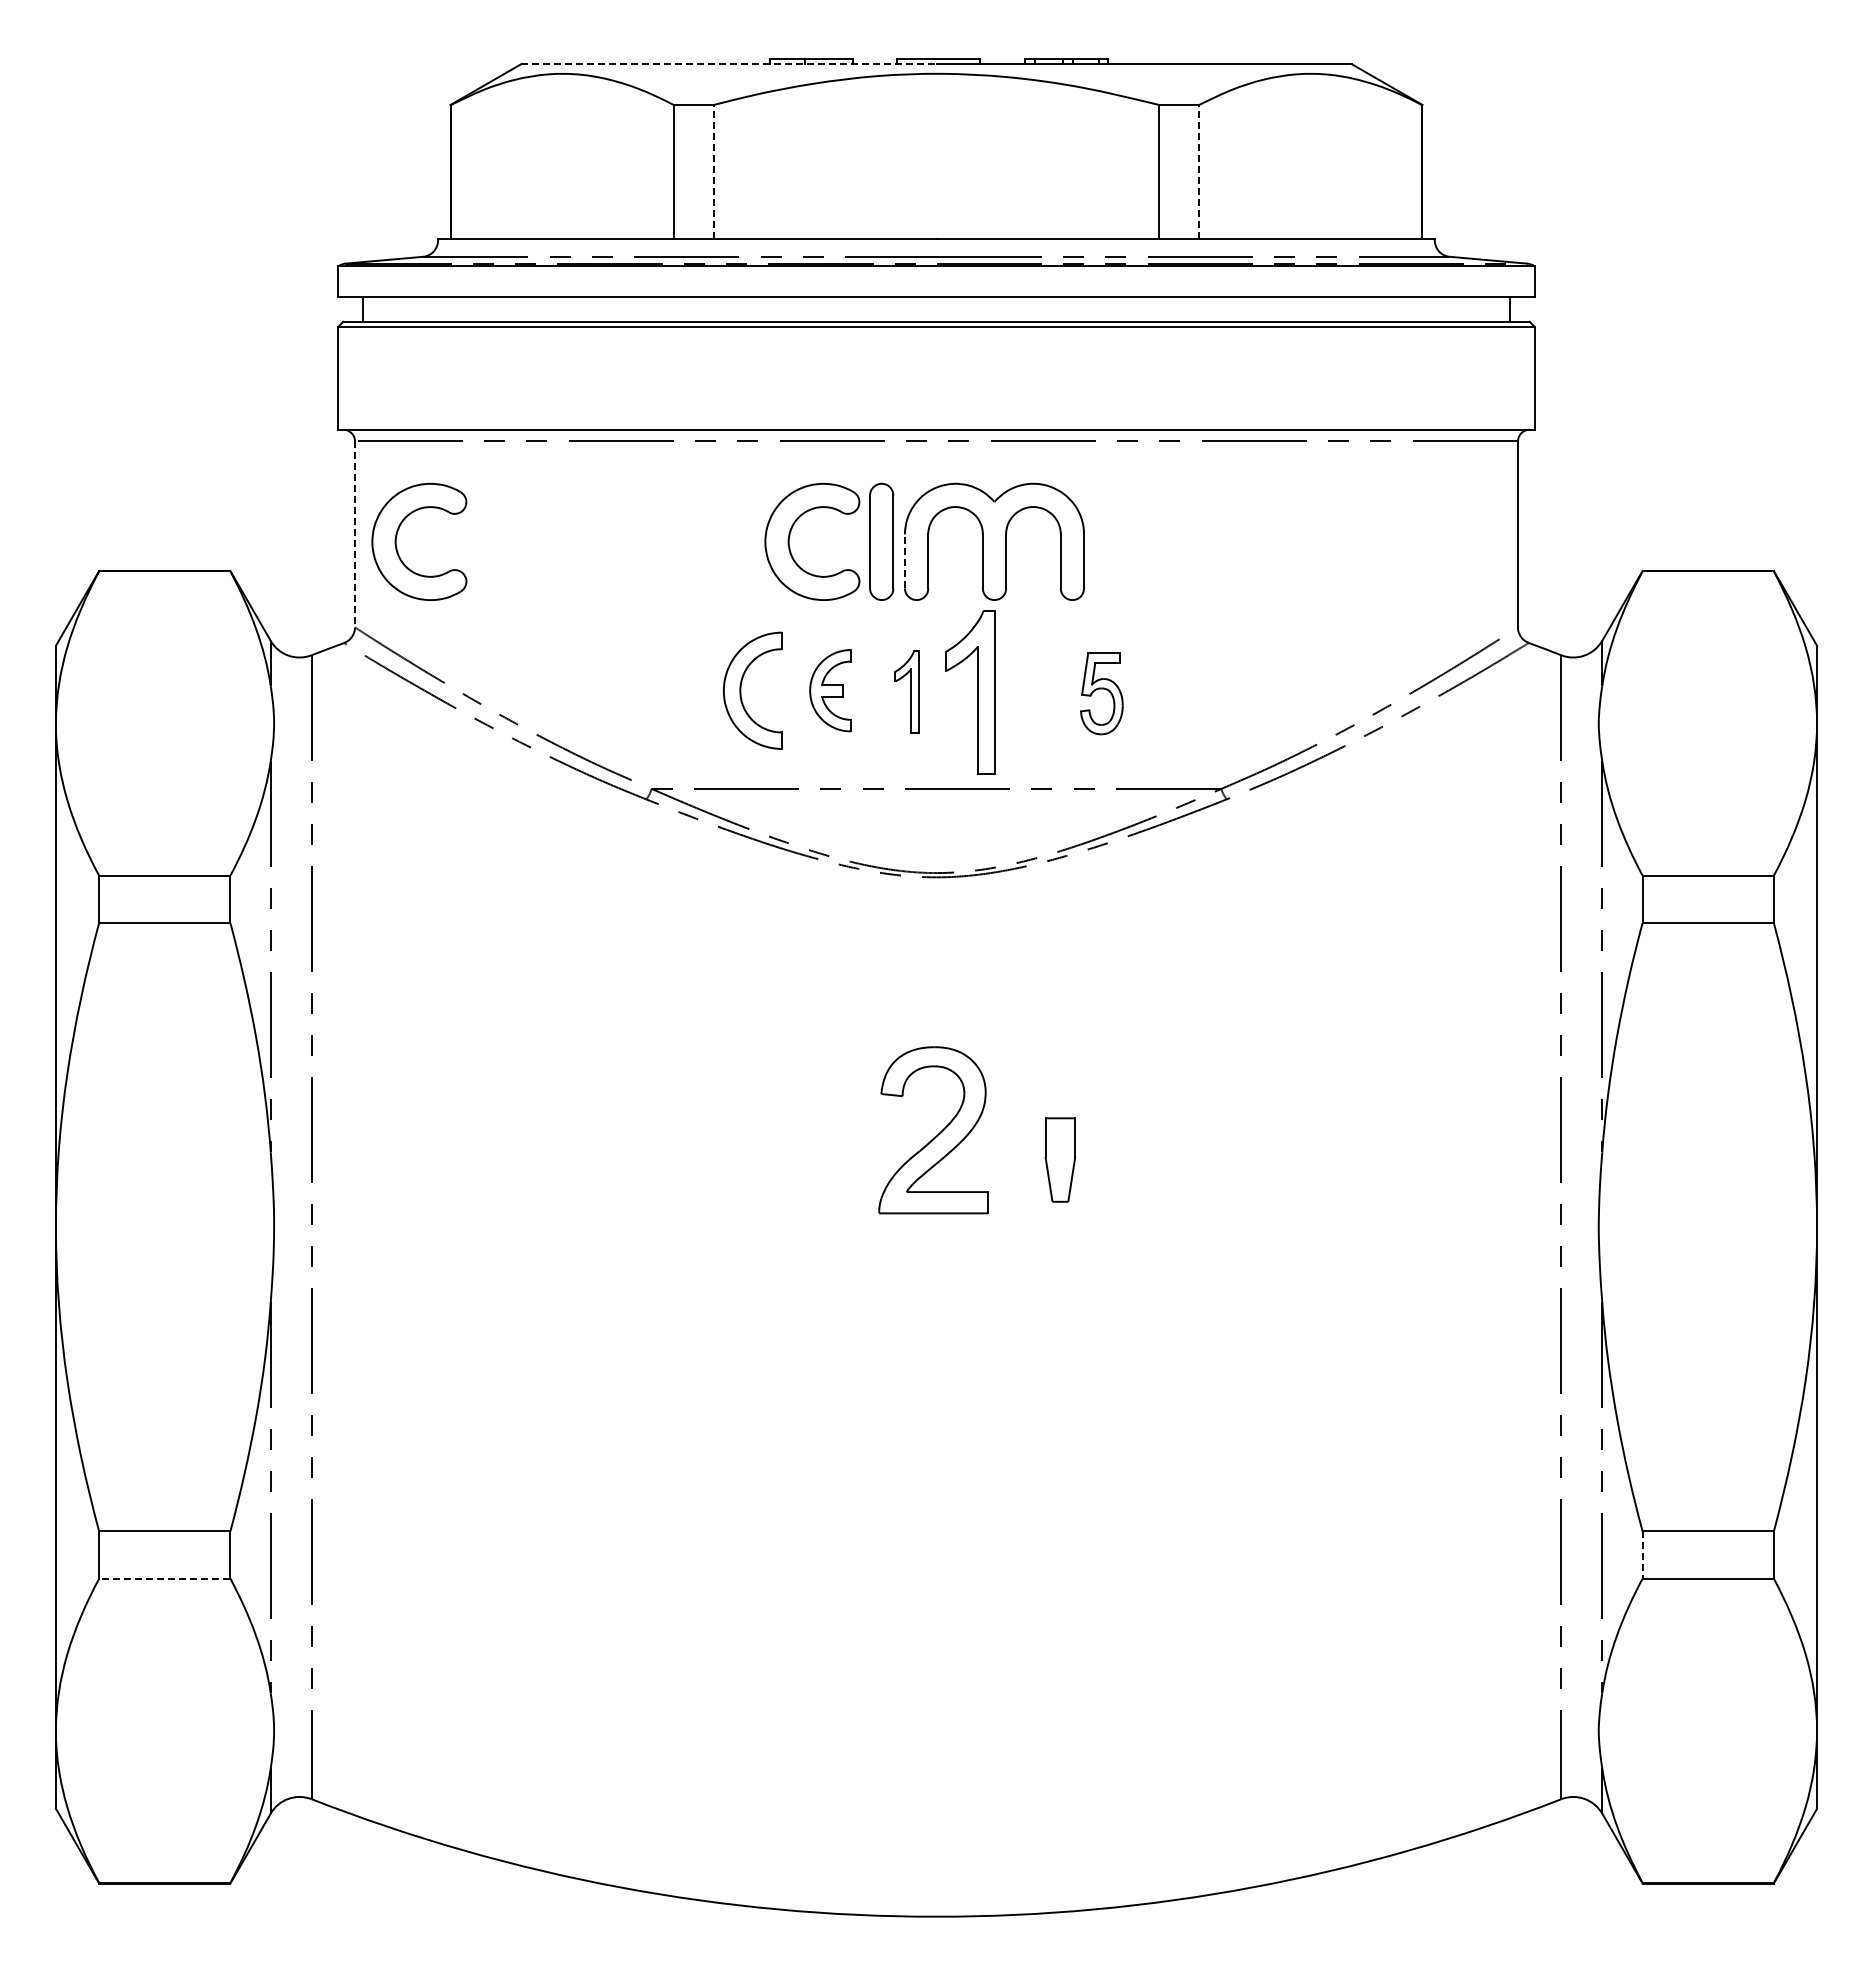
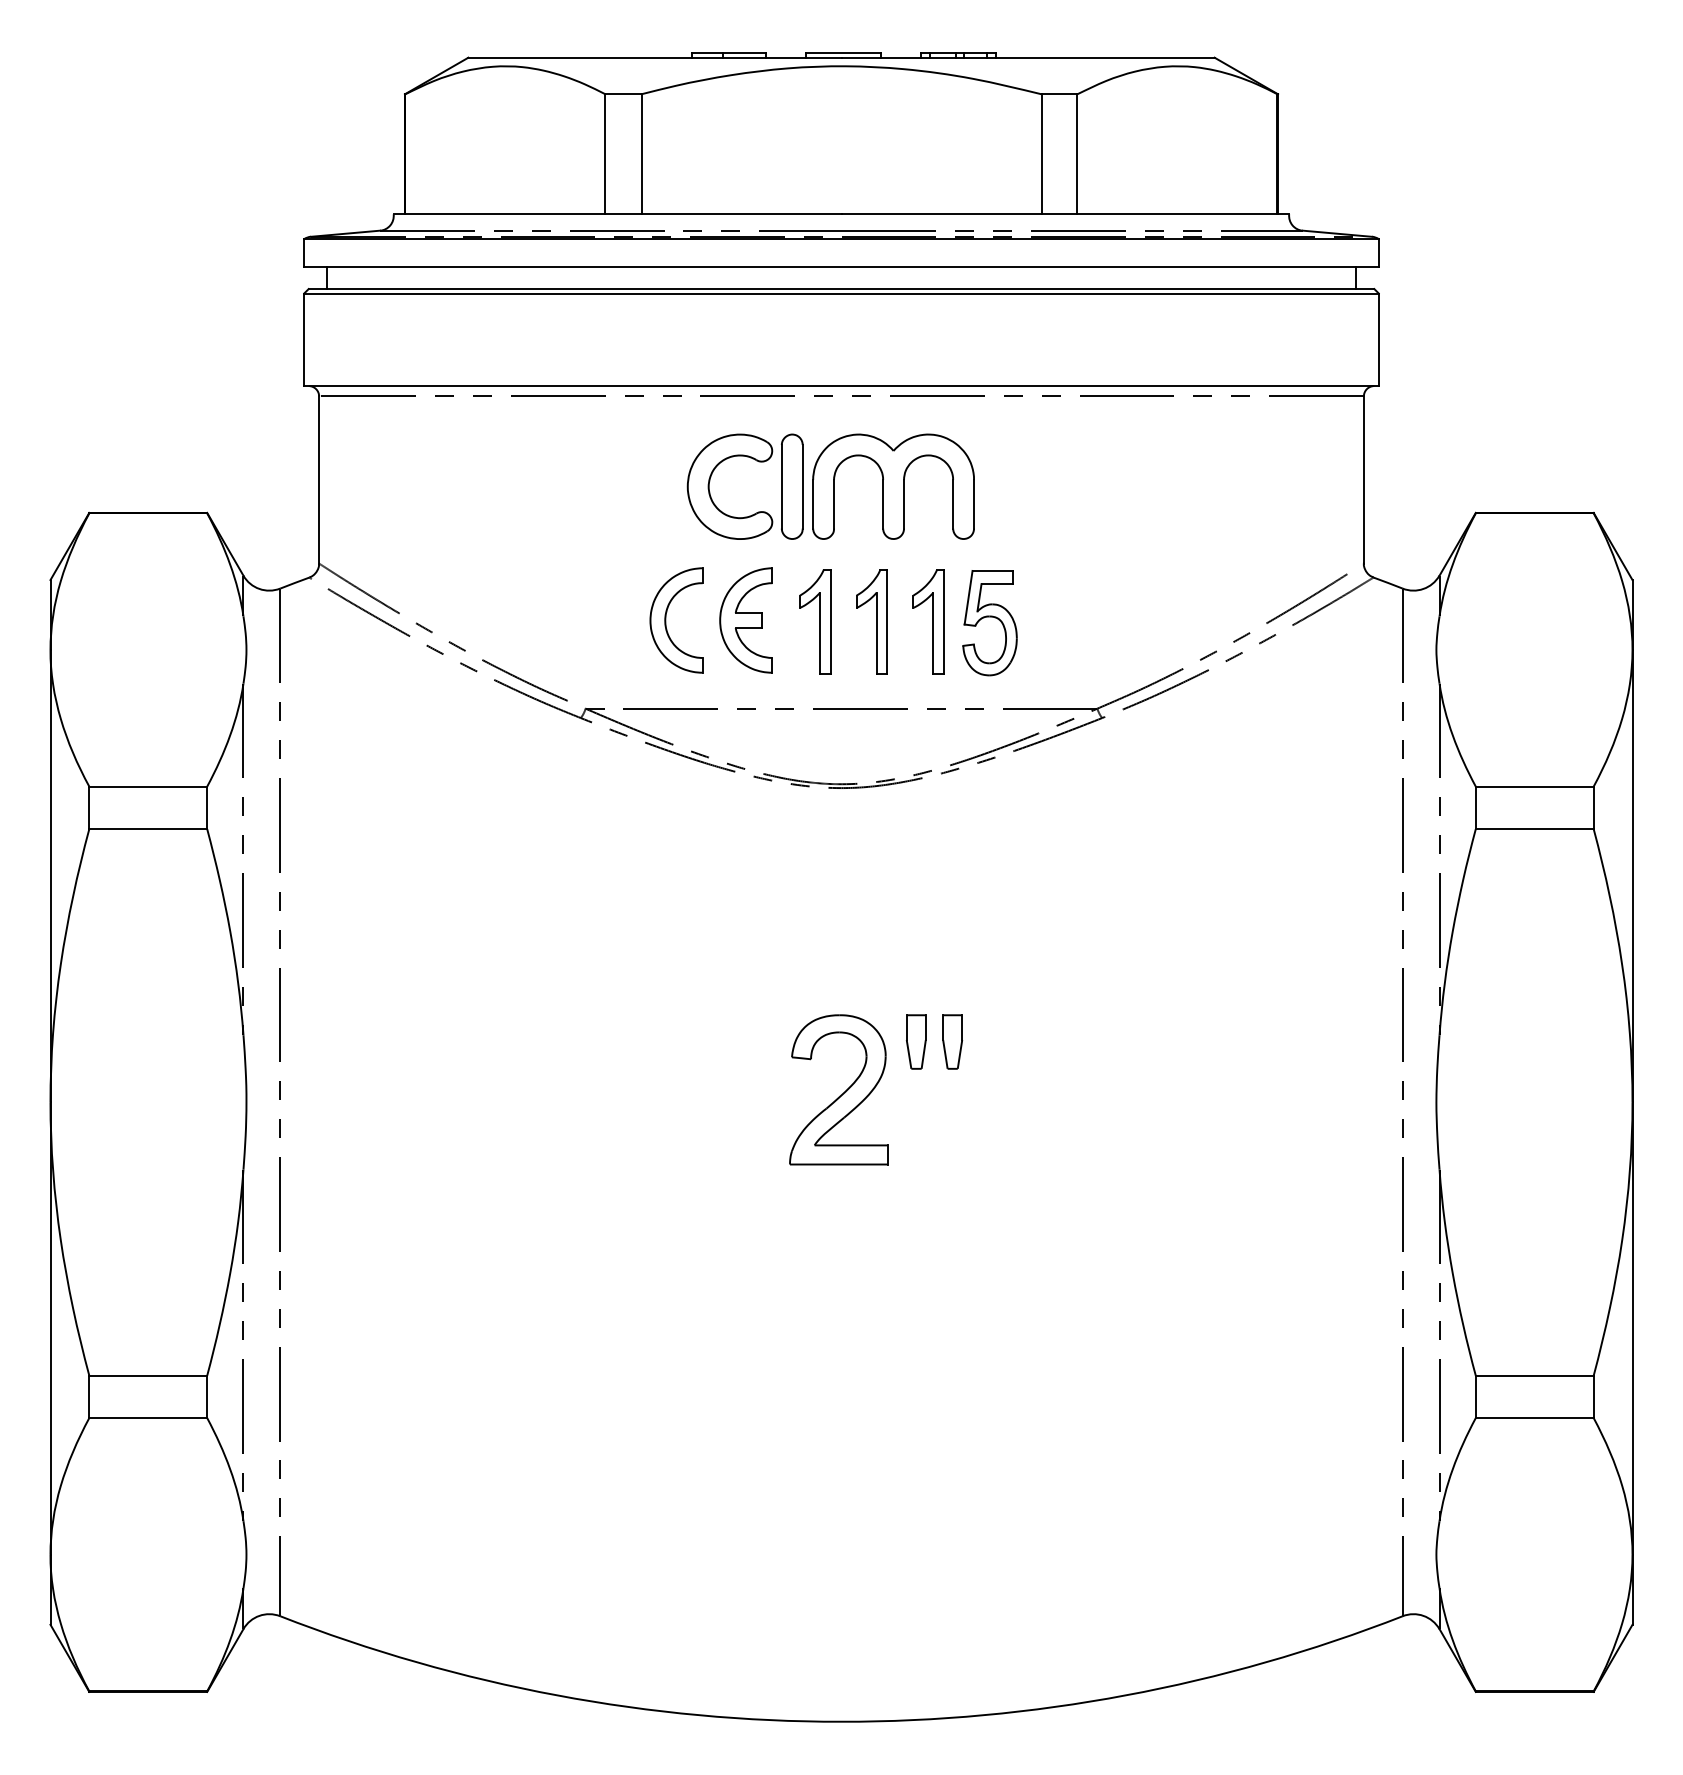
line: (728, 64) -> (654, 57), dashed -> solid
line: (713, 171) -> (641, 154), dashed -> solid
line: (1199, 171) -> (1077, 154), dashed -> solid
line: (355, 534) -> (319, 480), dashed -> solid
part: (397, 536) -> (357, 481), removed
line: (904, 561) -> (812, 504), dashed -> solid
part: (830, 690) -> (746, 620), size x1.43
part: (907, 691) -> (815, 621), size x1.43
part: (970, 691) -> (872, 621), size x0.71
part: (1033, 691) -> (928, 621), added
part: (1101, 693) -> (989, 622), size x1.43
part: (933, 1130) -> (838, 1090), moved
part: (1019, 1159) -> (916, 1041), added
part: (1059, 1159) -> (951, 1041), size x0.71
line: (1642, 1555) -> (1475, 1397), dashed -> solid
line: (164, 1578) -> (148, 1417), dashed -> solid

